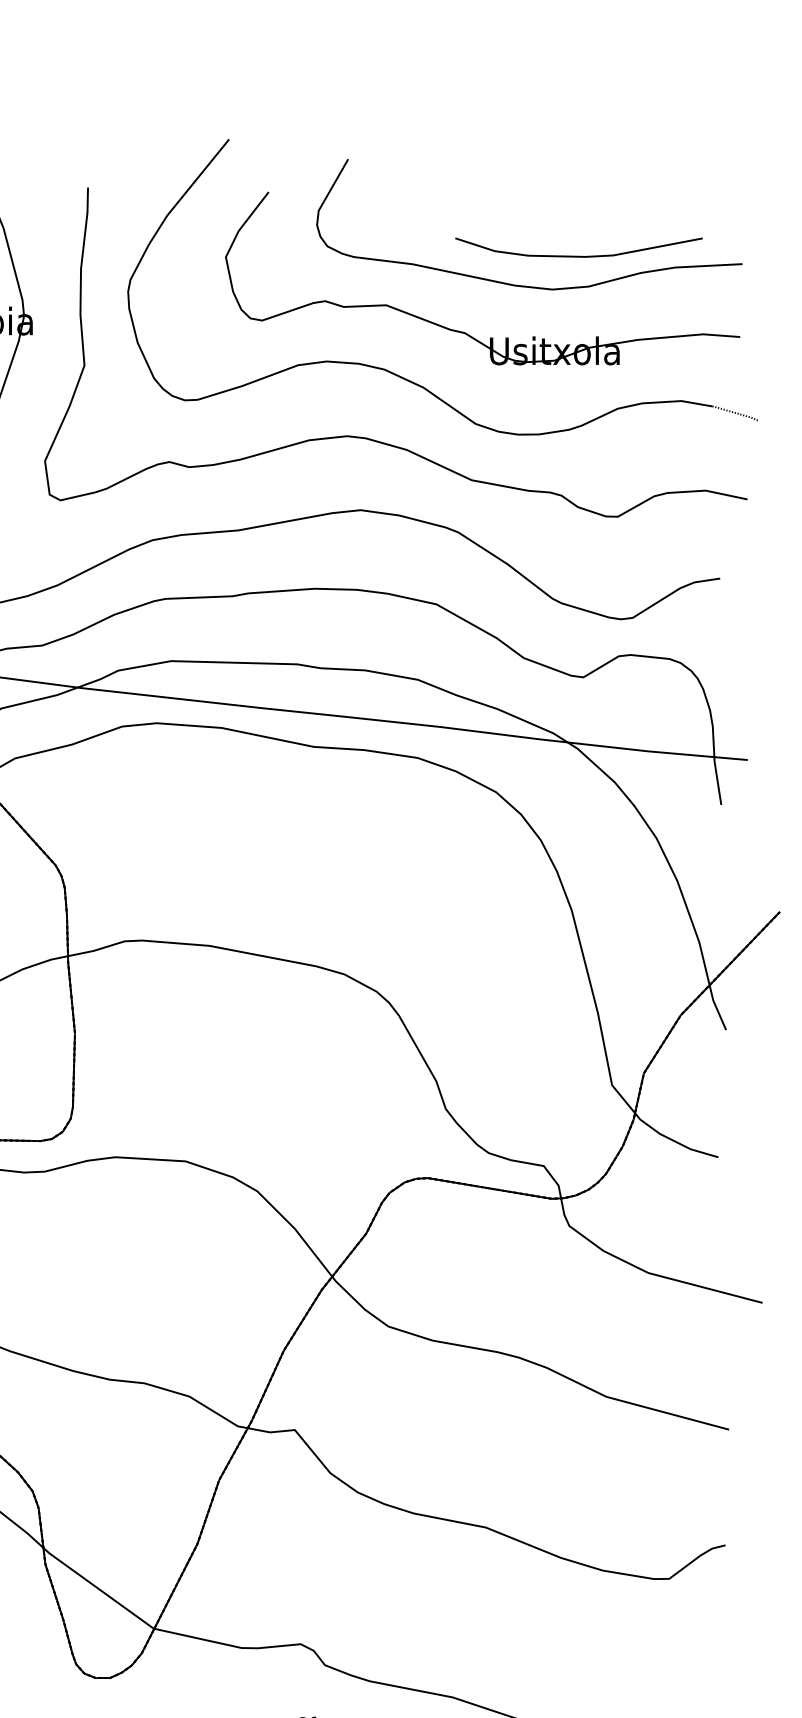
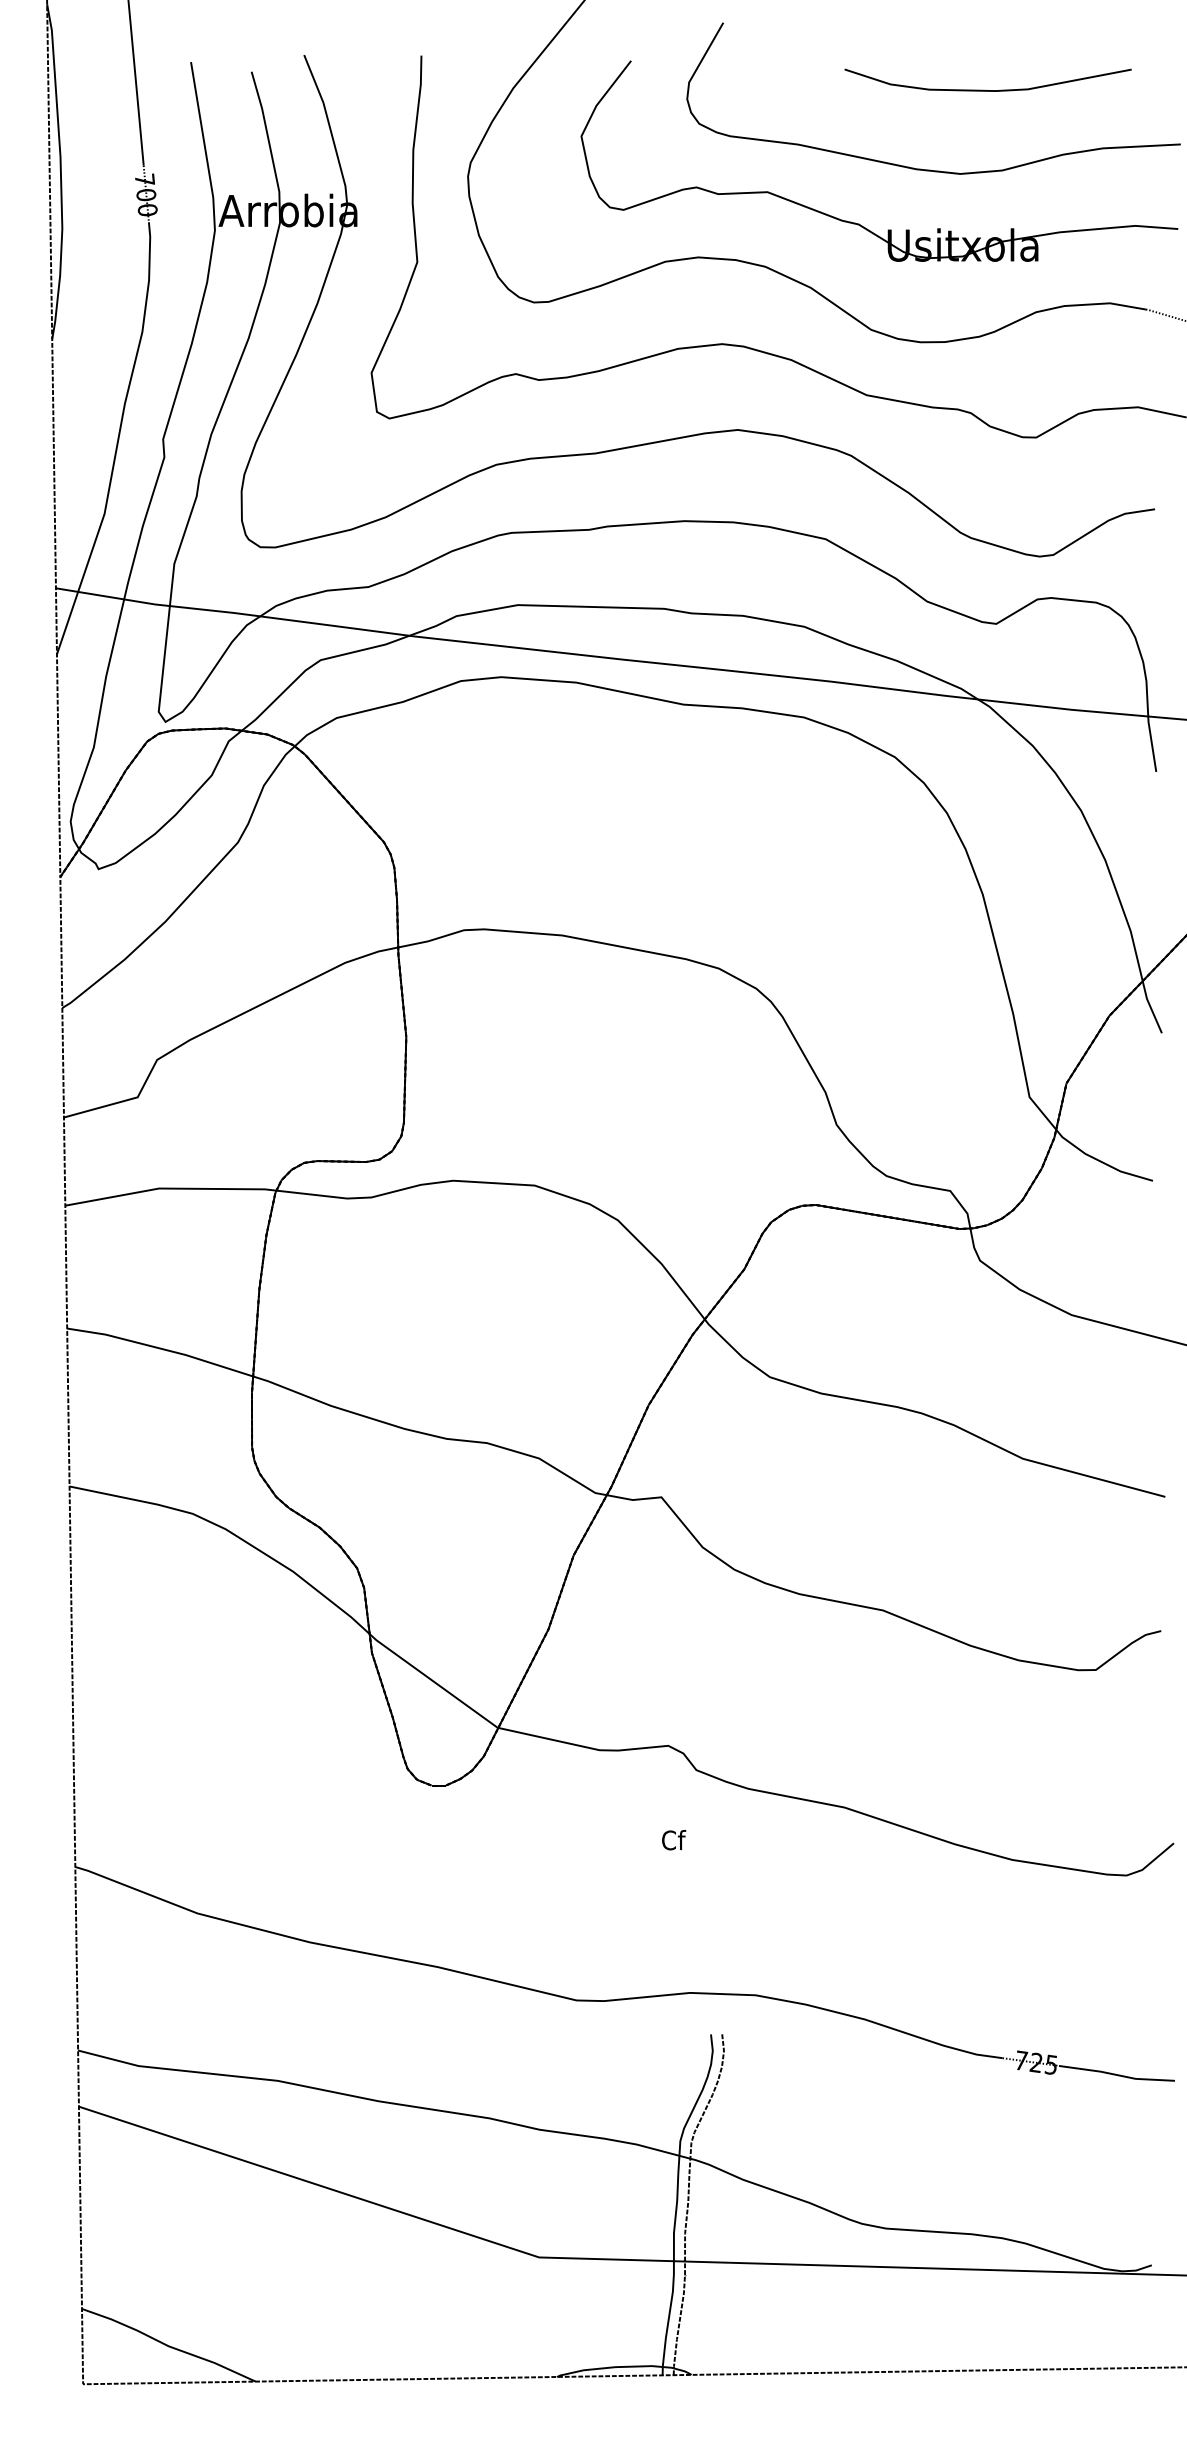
curve: (575, 255) -> (984, 89), moved

